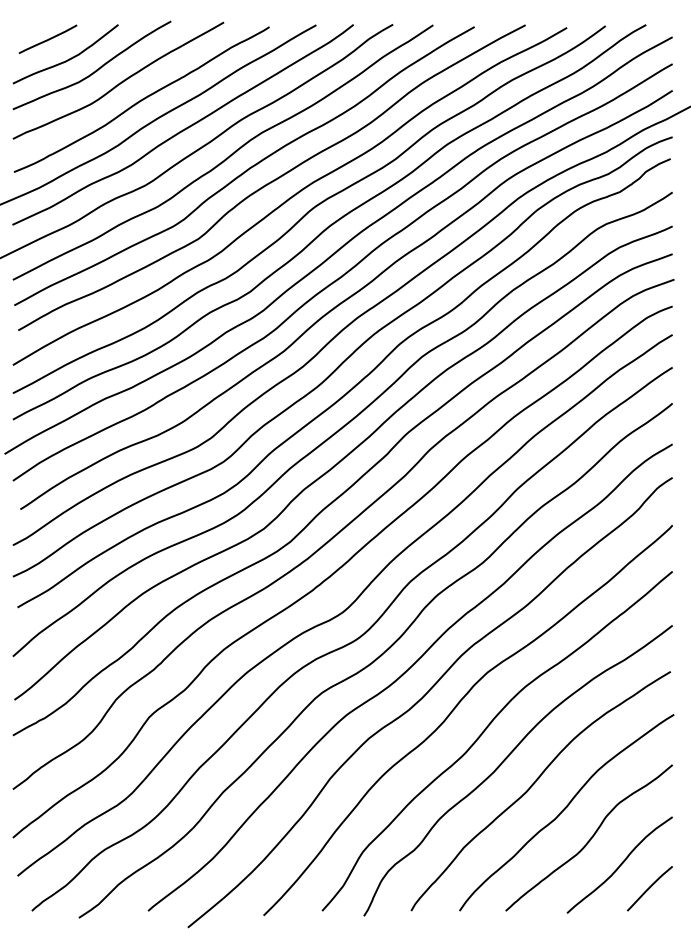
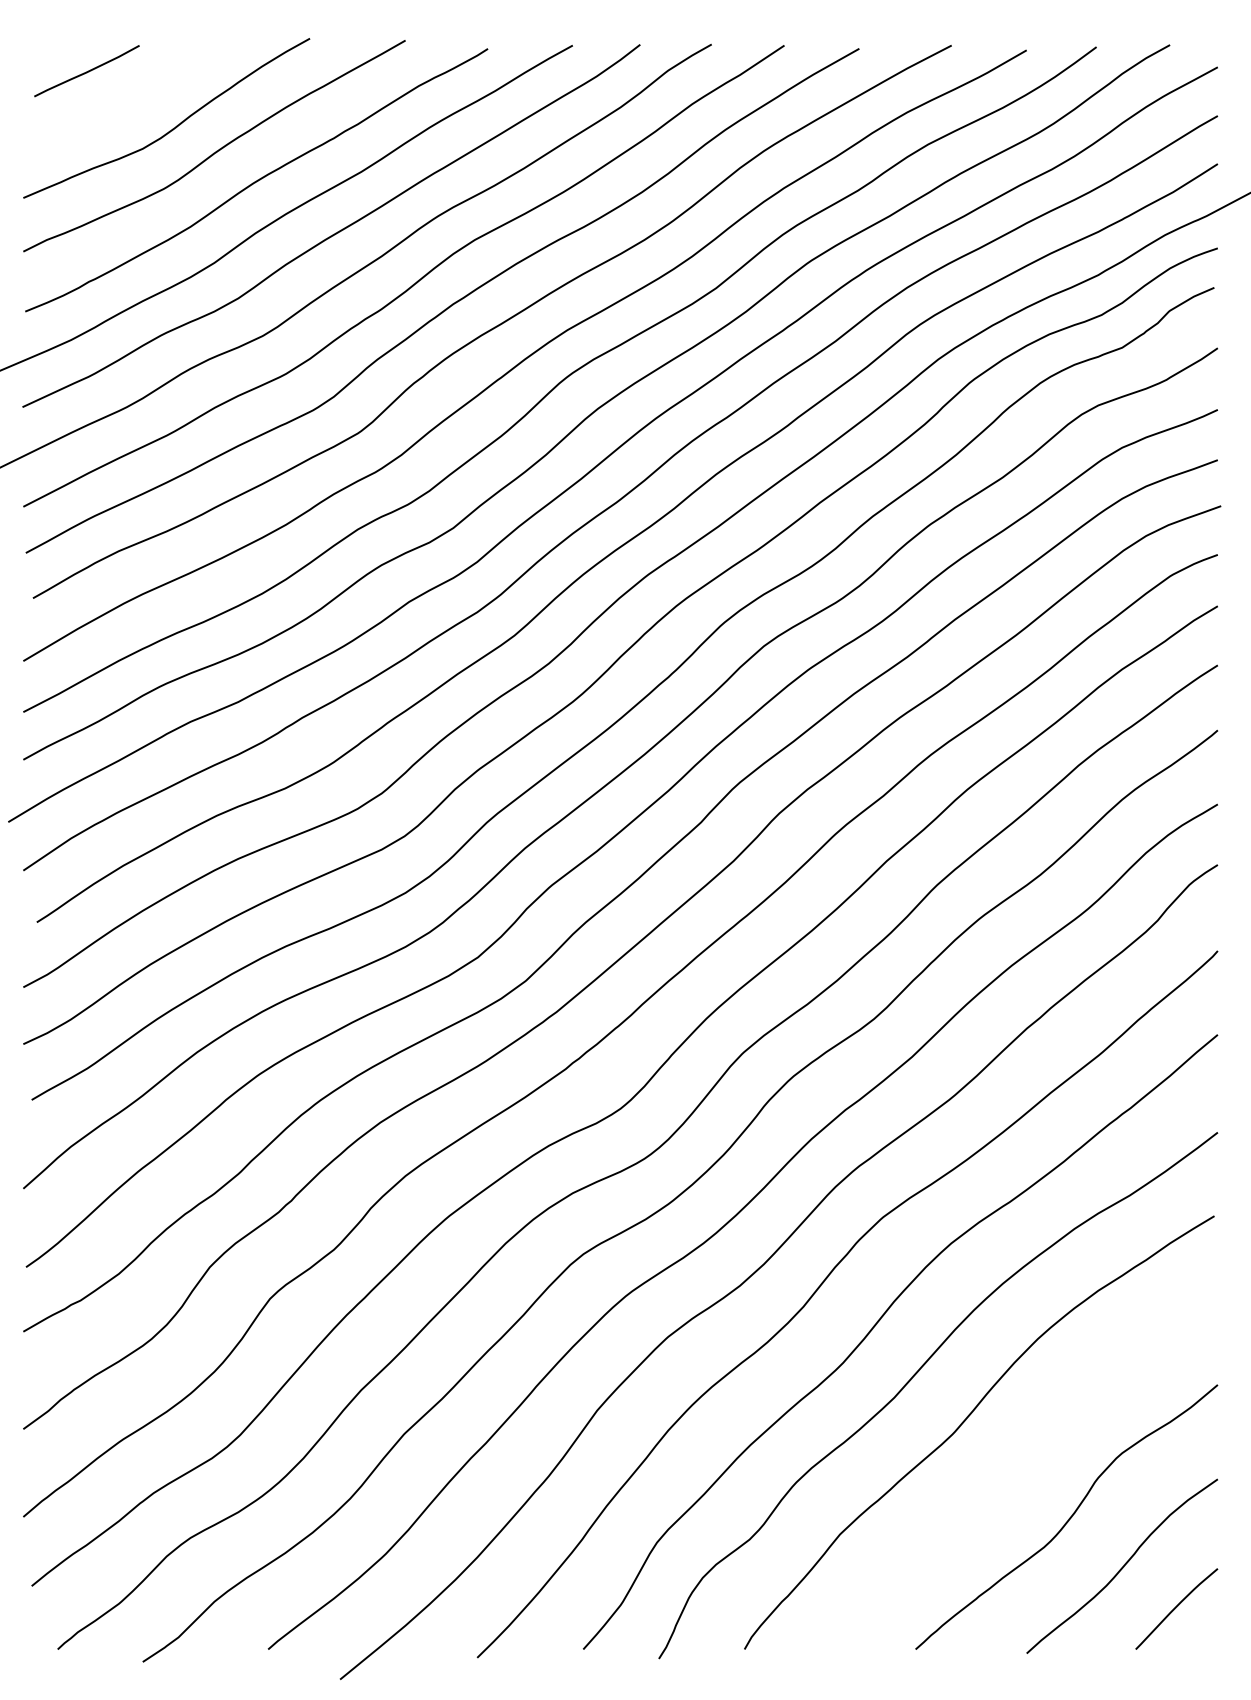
curve: (67, 59) -> (122, 107), removed
curve: (564, 810) -> (1022, 1467), removed

